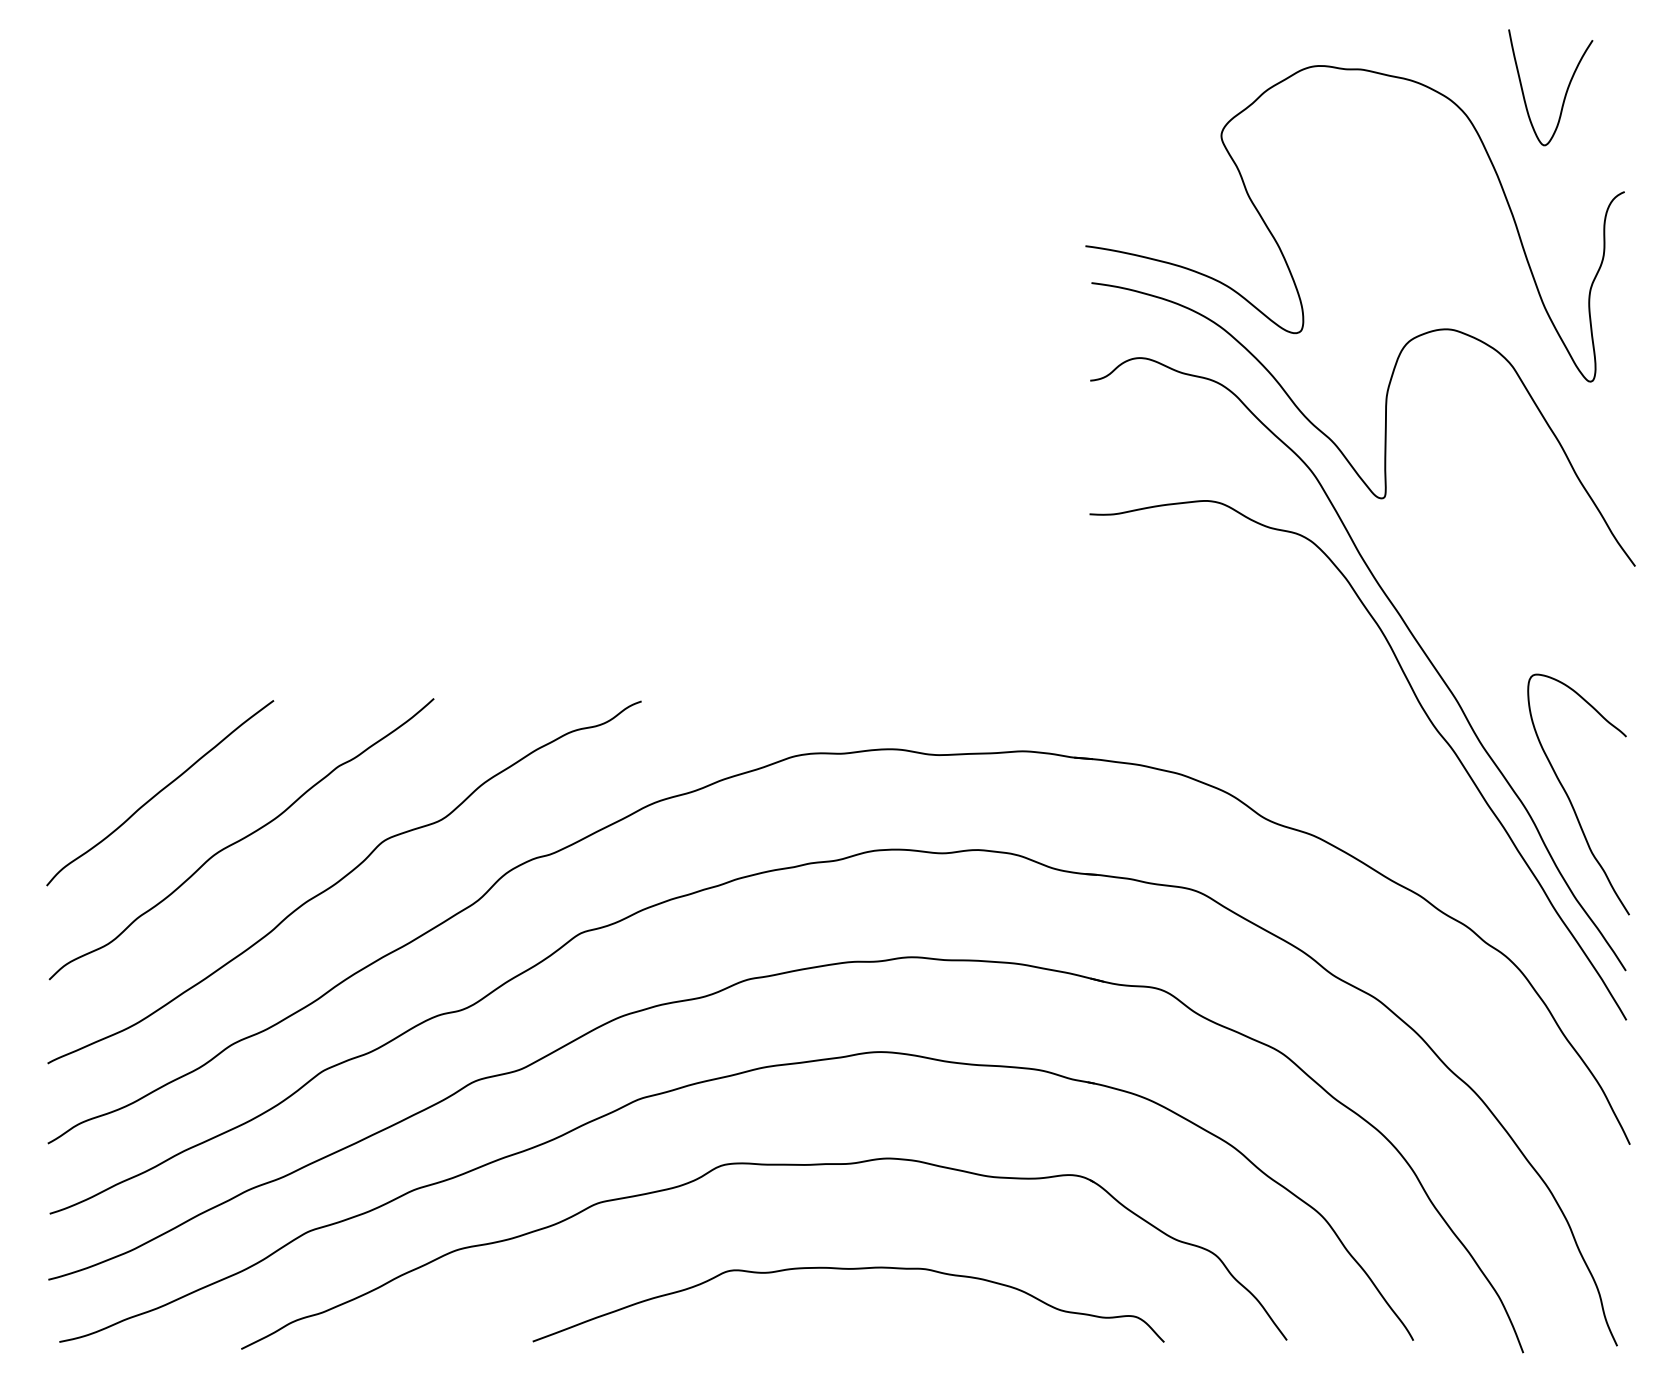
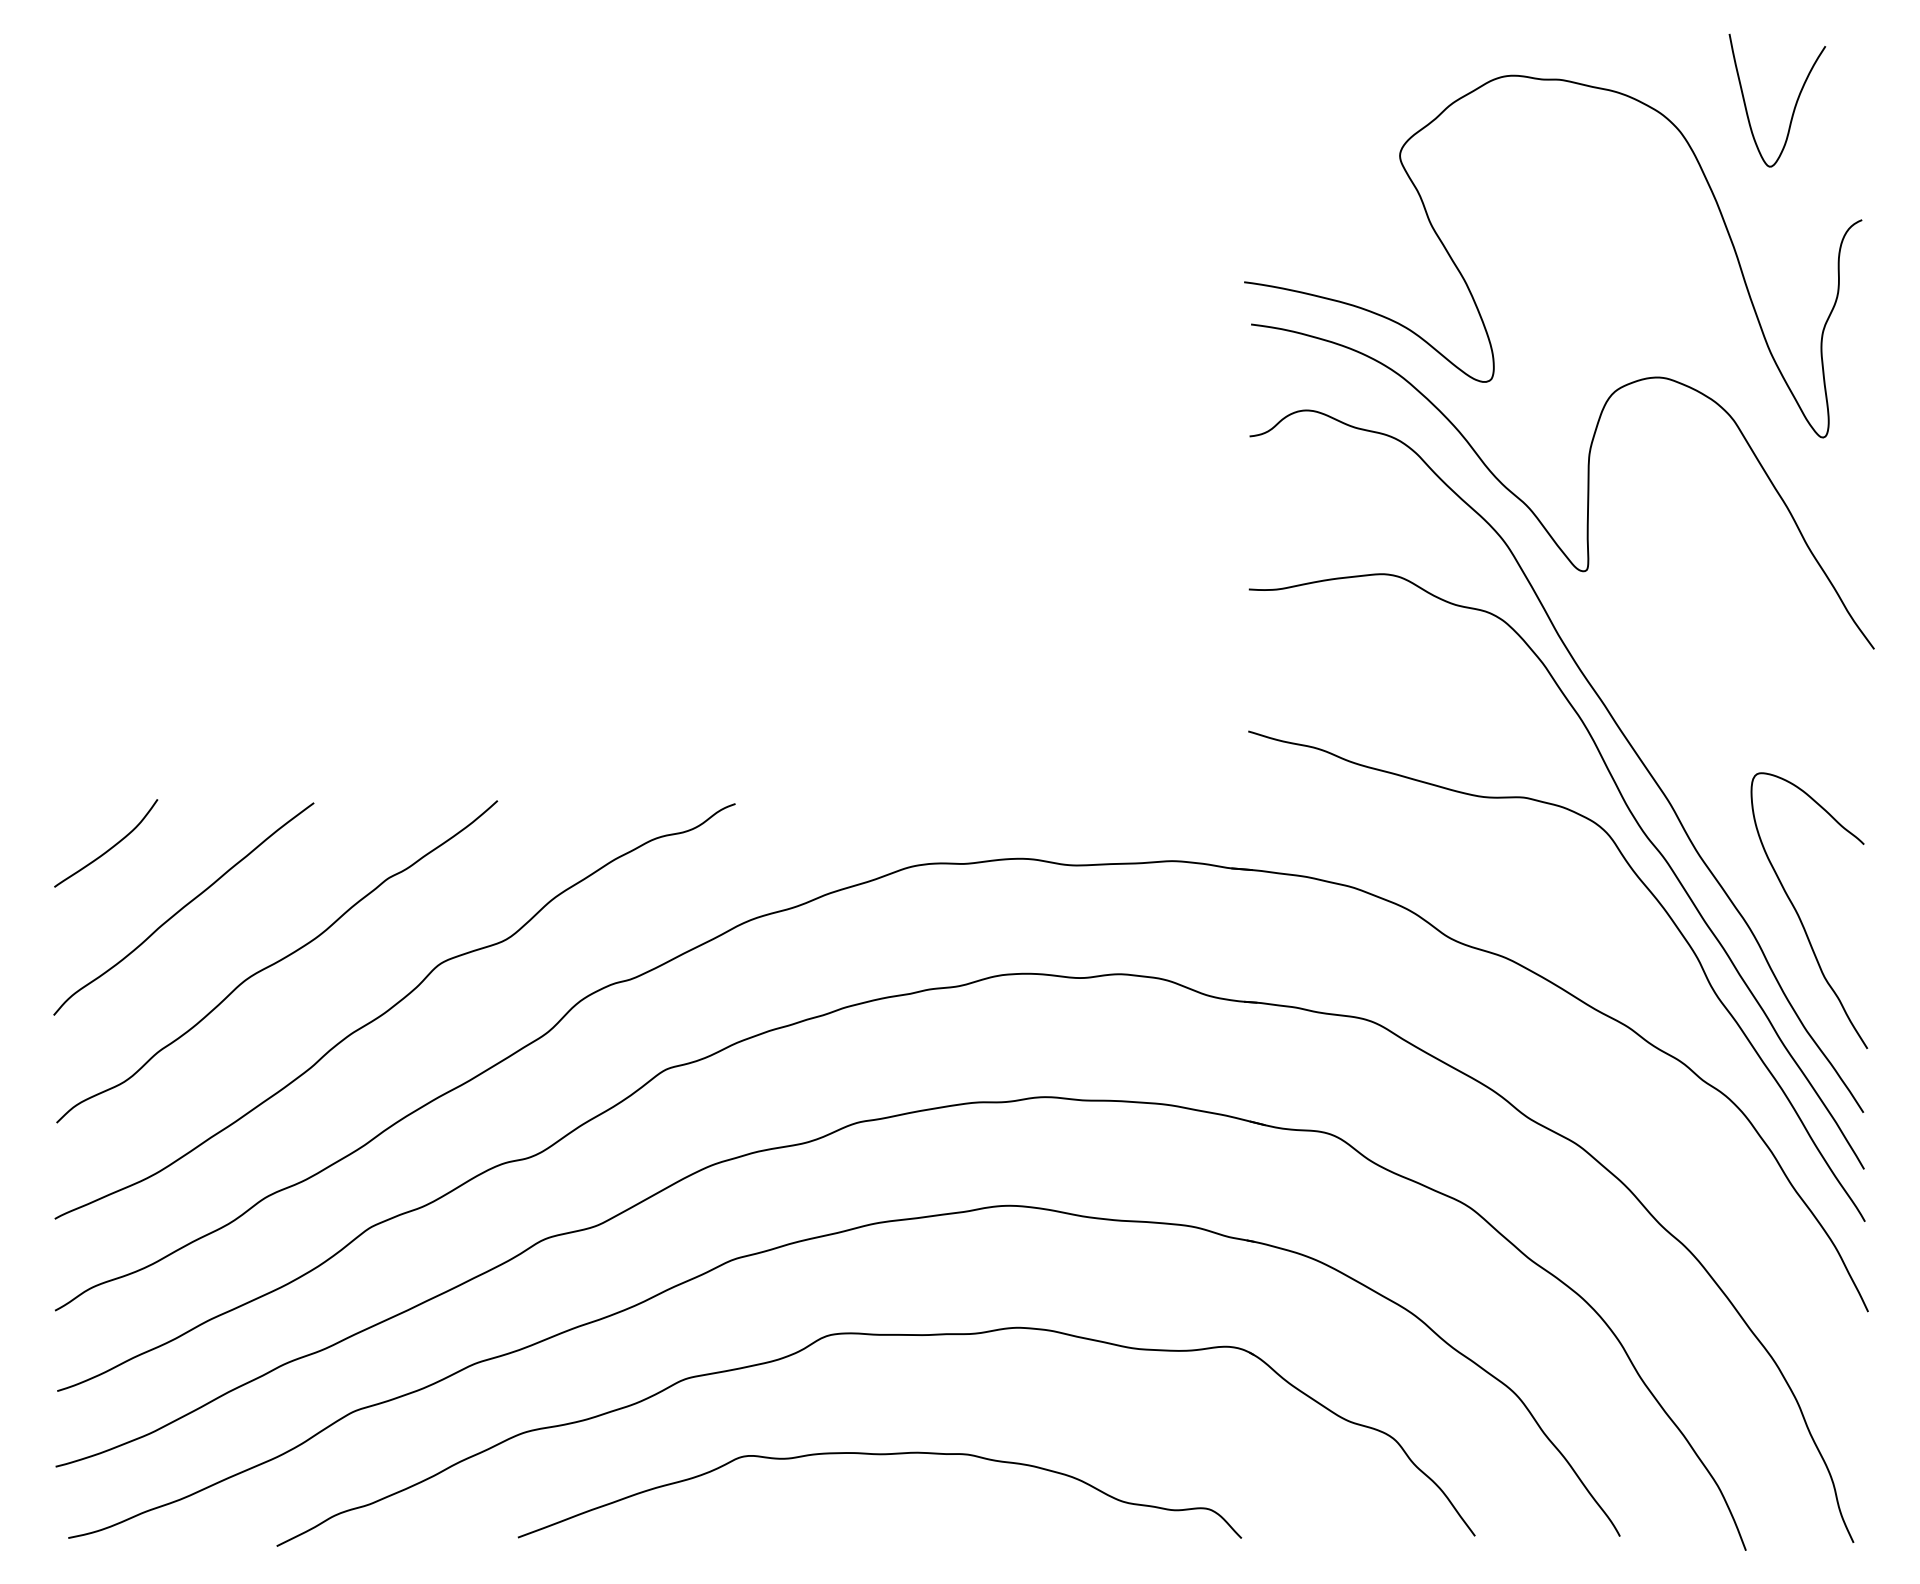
curve: (94, 740) -> (108, 848), added
curve: (1444, 785) -> (1655, 900), added
curve: (848, 1269) -> (879, 1454), moved

